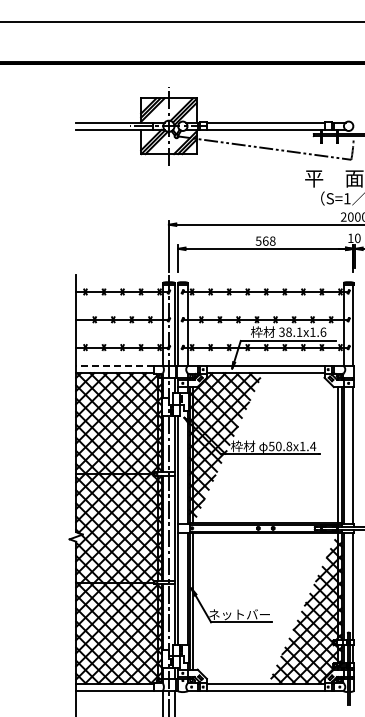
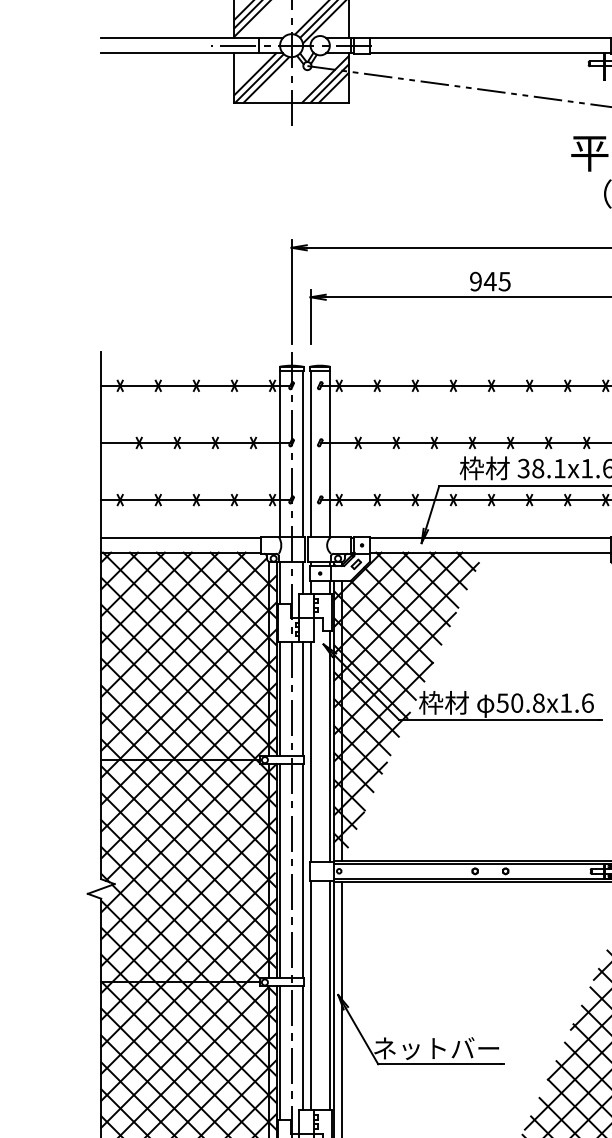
text: (265, 240) -> (489, 280), 568 -> 945
line: (115, 366) -> (181, 538), dashed -> solid
text: (312, 446) -> (586, 703), 50.8x1.4 -> 50.8x1.6

